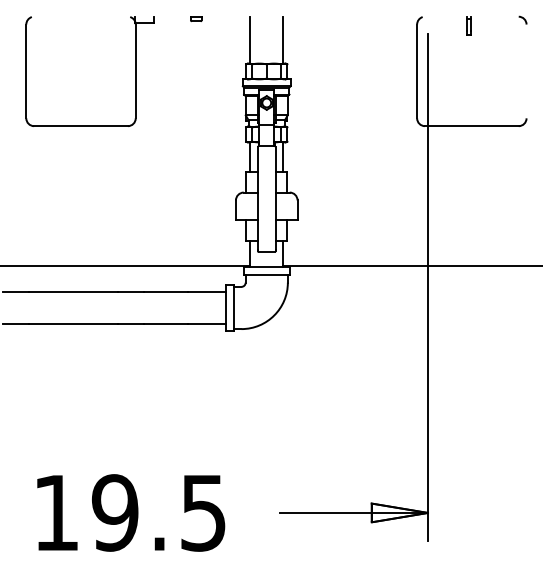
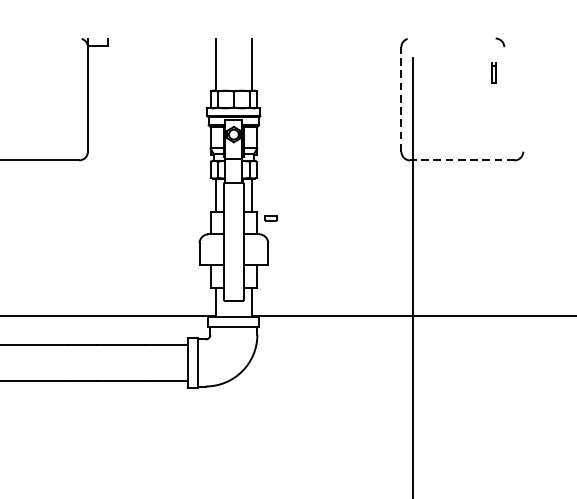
arc: (522, 18) -> (499, 40), moved
part: (196, 19) -> (271, 218), moved
part: (468, 25) -> (493, 72), moved
line: (417, 71) -> (401, 99), solid -> dashed
line: (471, 126) -> (461, 160), solid -> dashed

